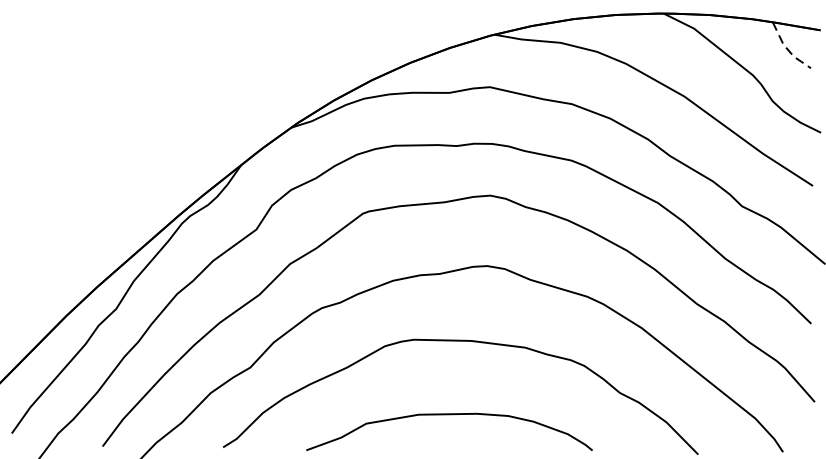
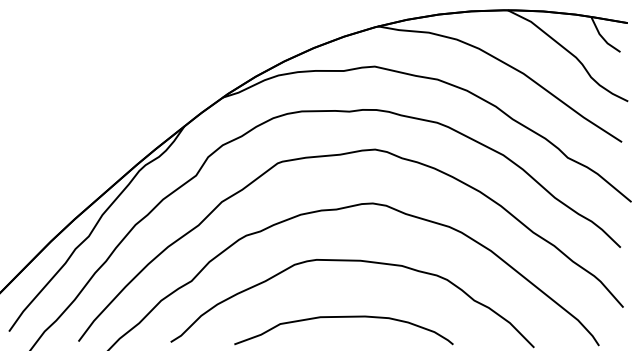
line: (787, 49) -> (602, 37), dashed -> solid

